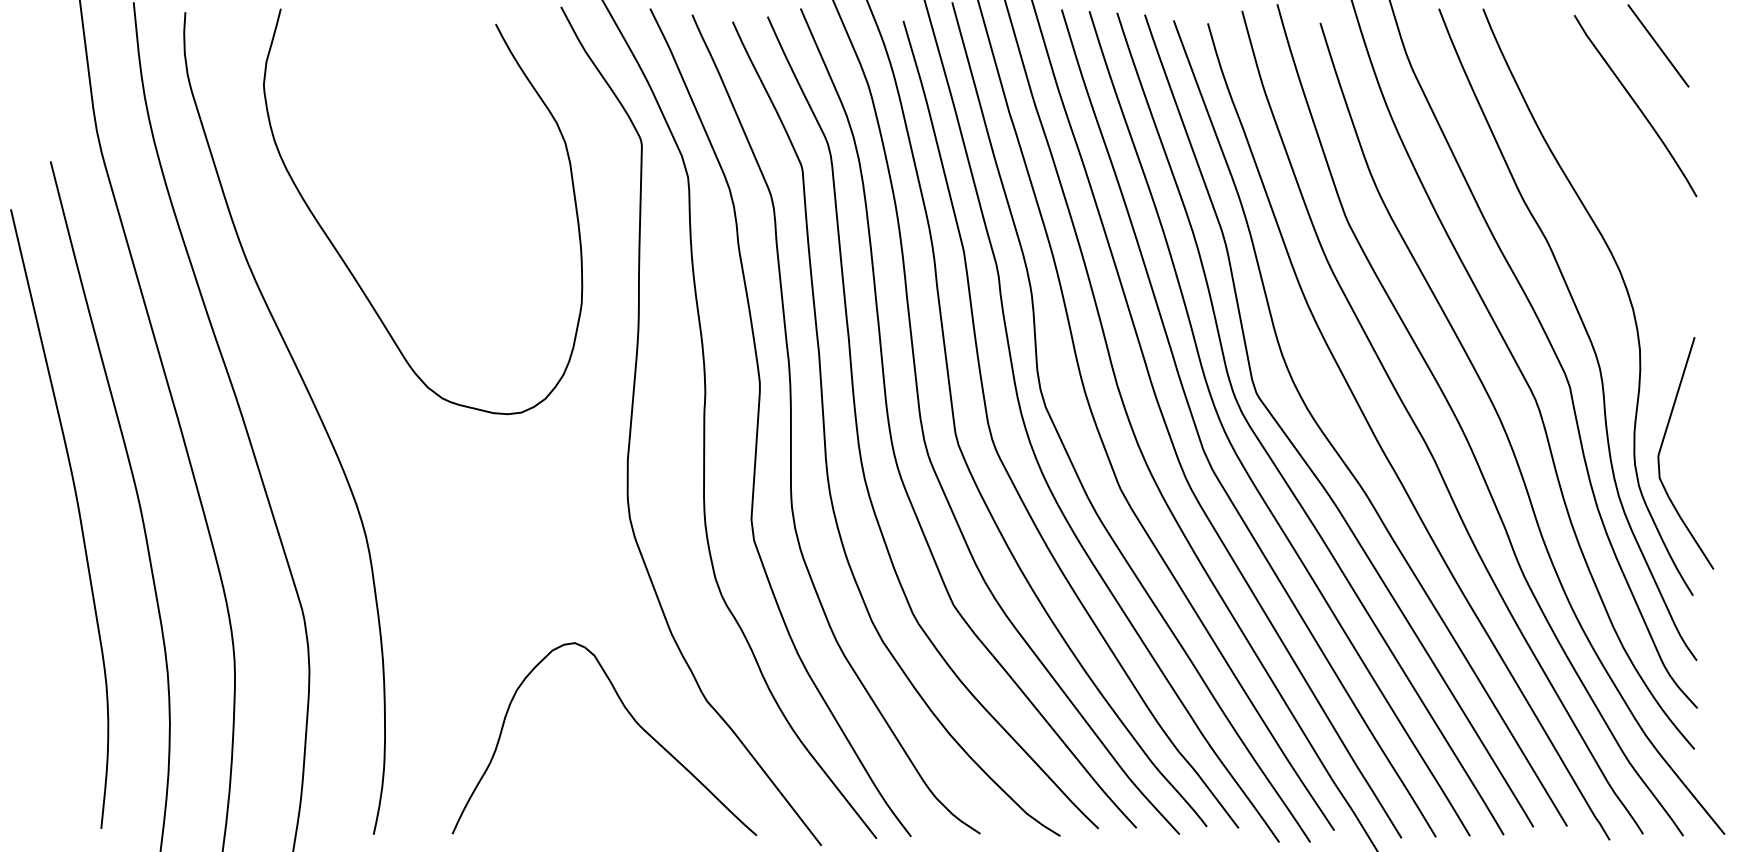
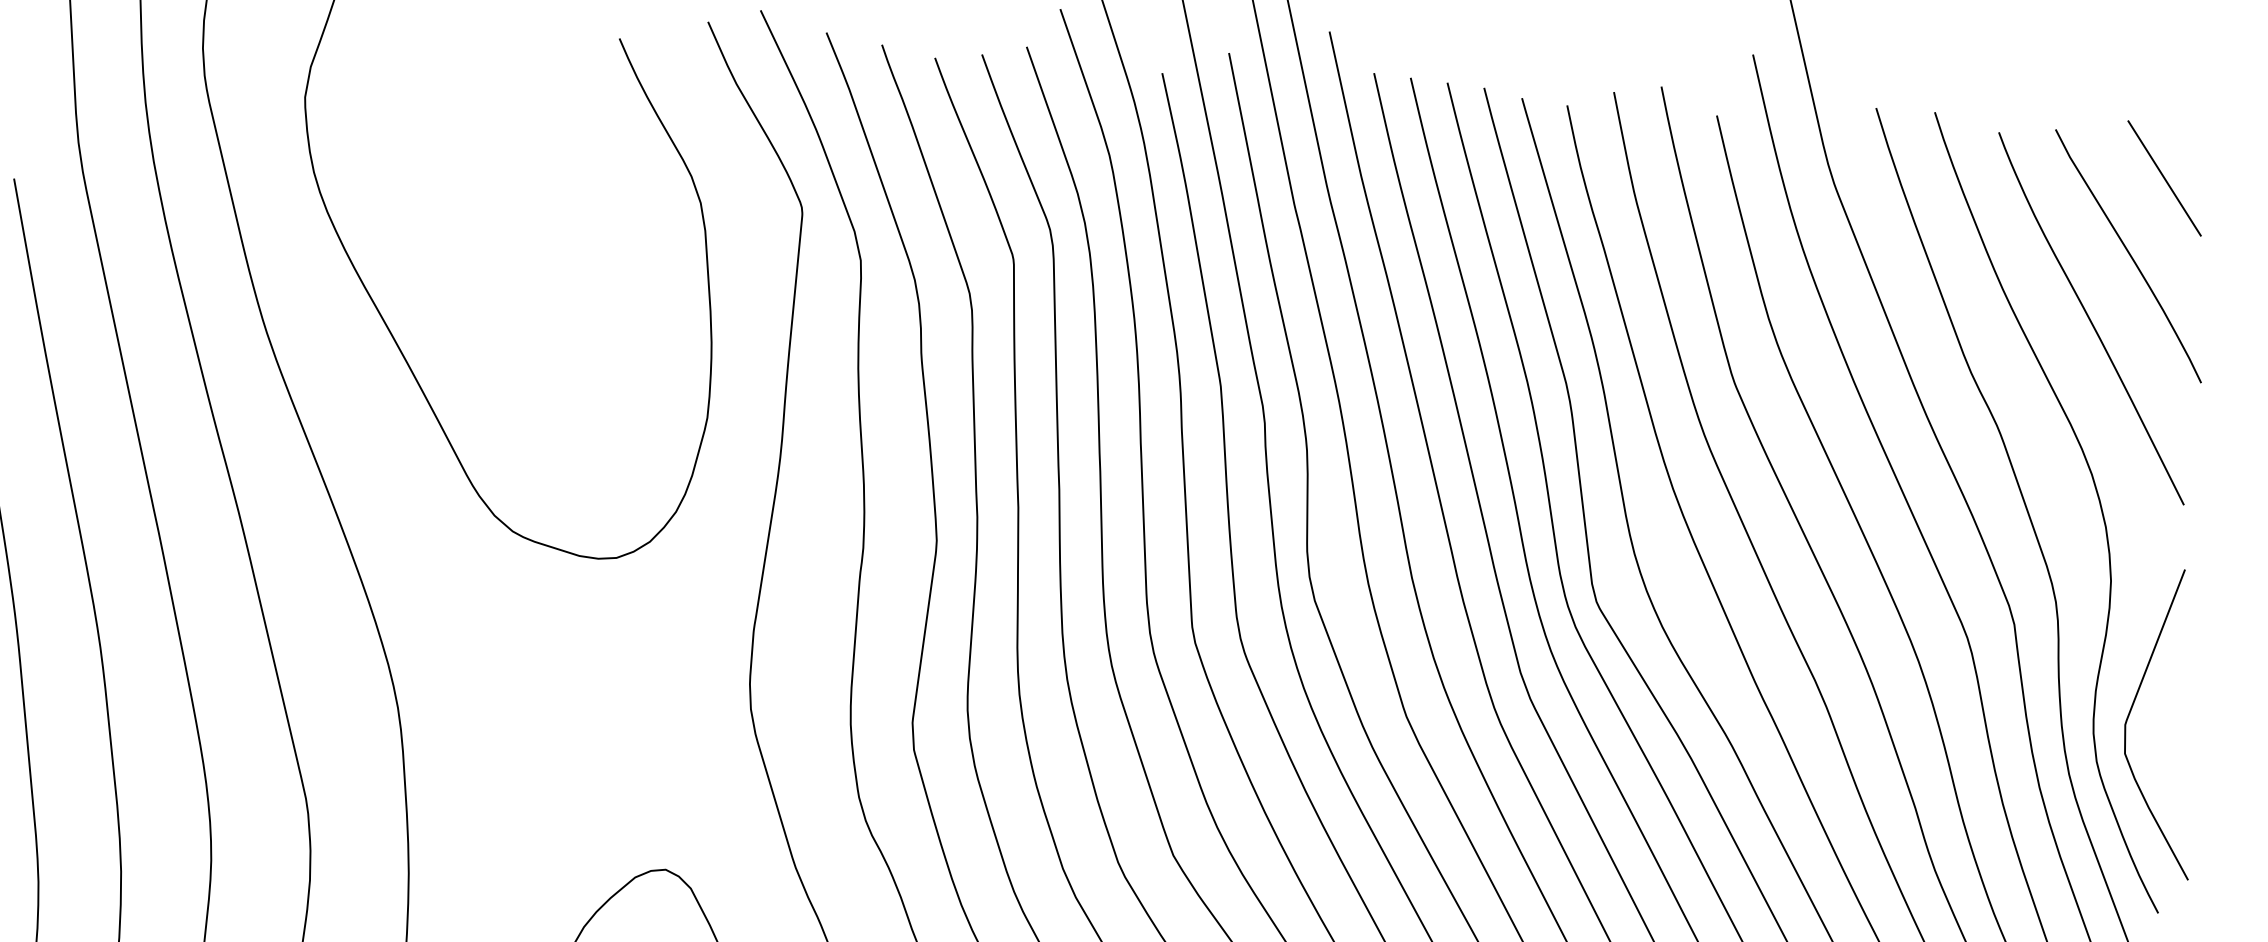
curve: (1610, 154) -> (2090, 318), added

